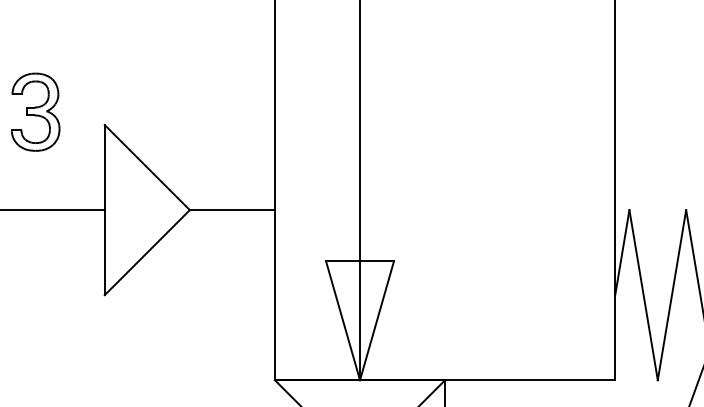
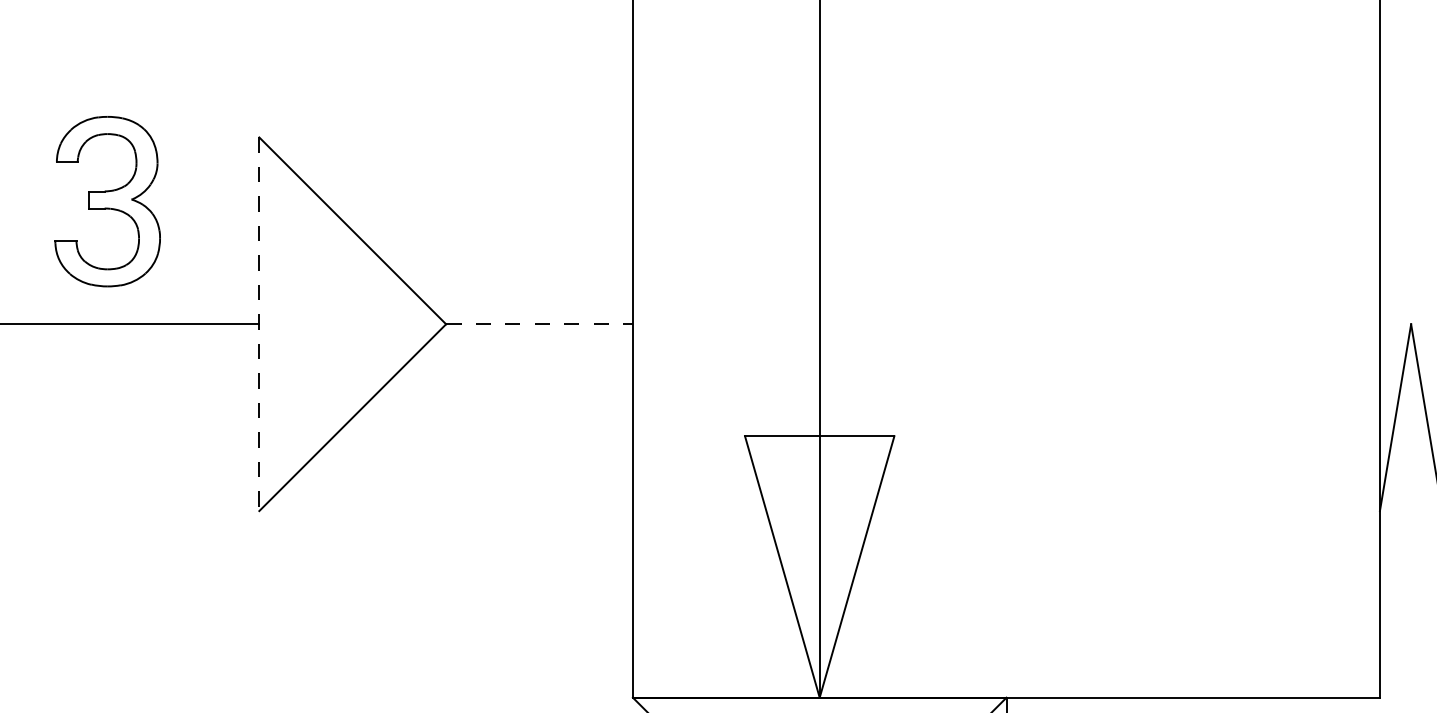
part: (35, 111) -> (107, 200), moved
line: (104, 210) -> (258, 325), solid -> dashed
line: (232, 210) -> (539, 325), solid -> dashed

